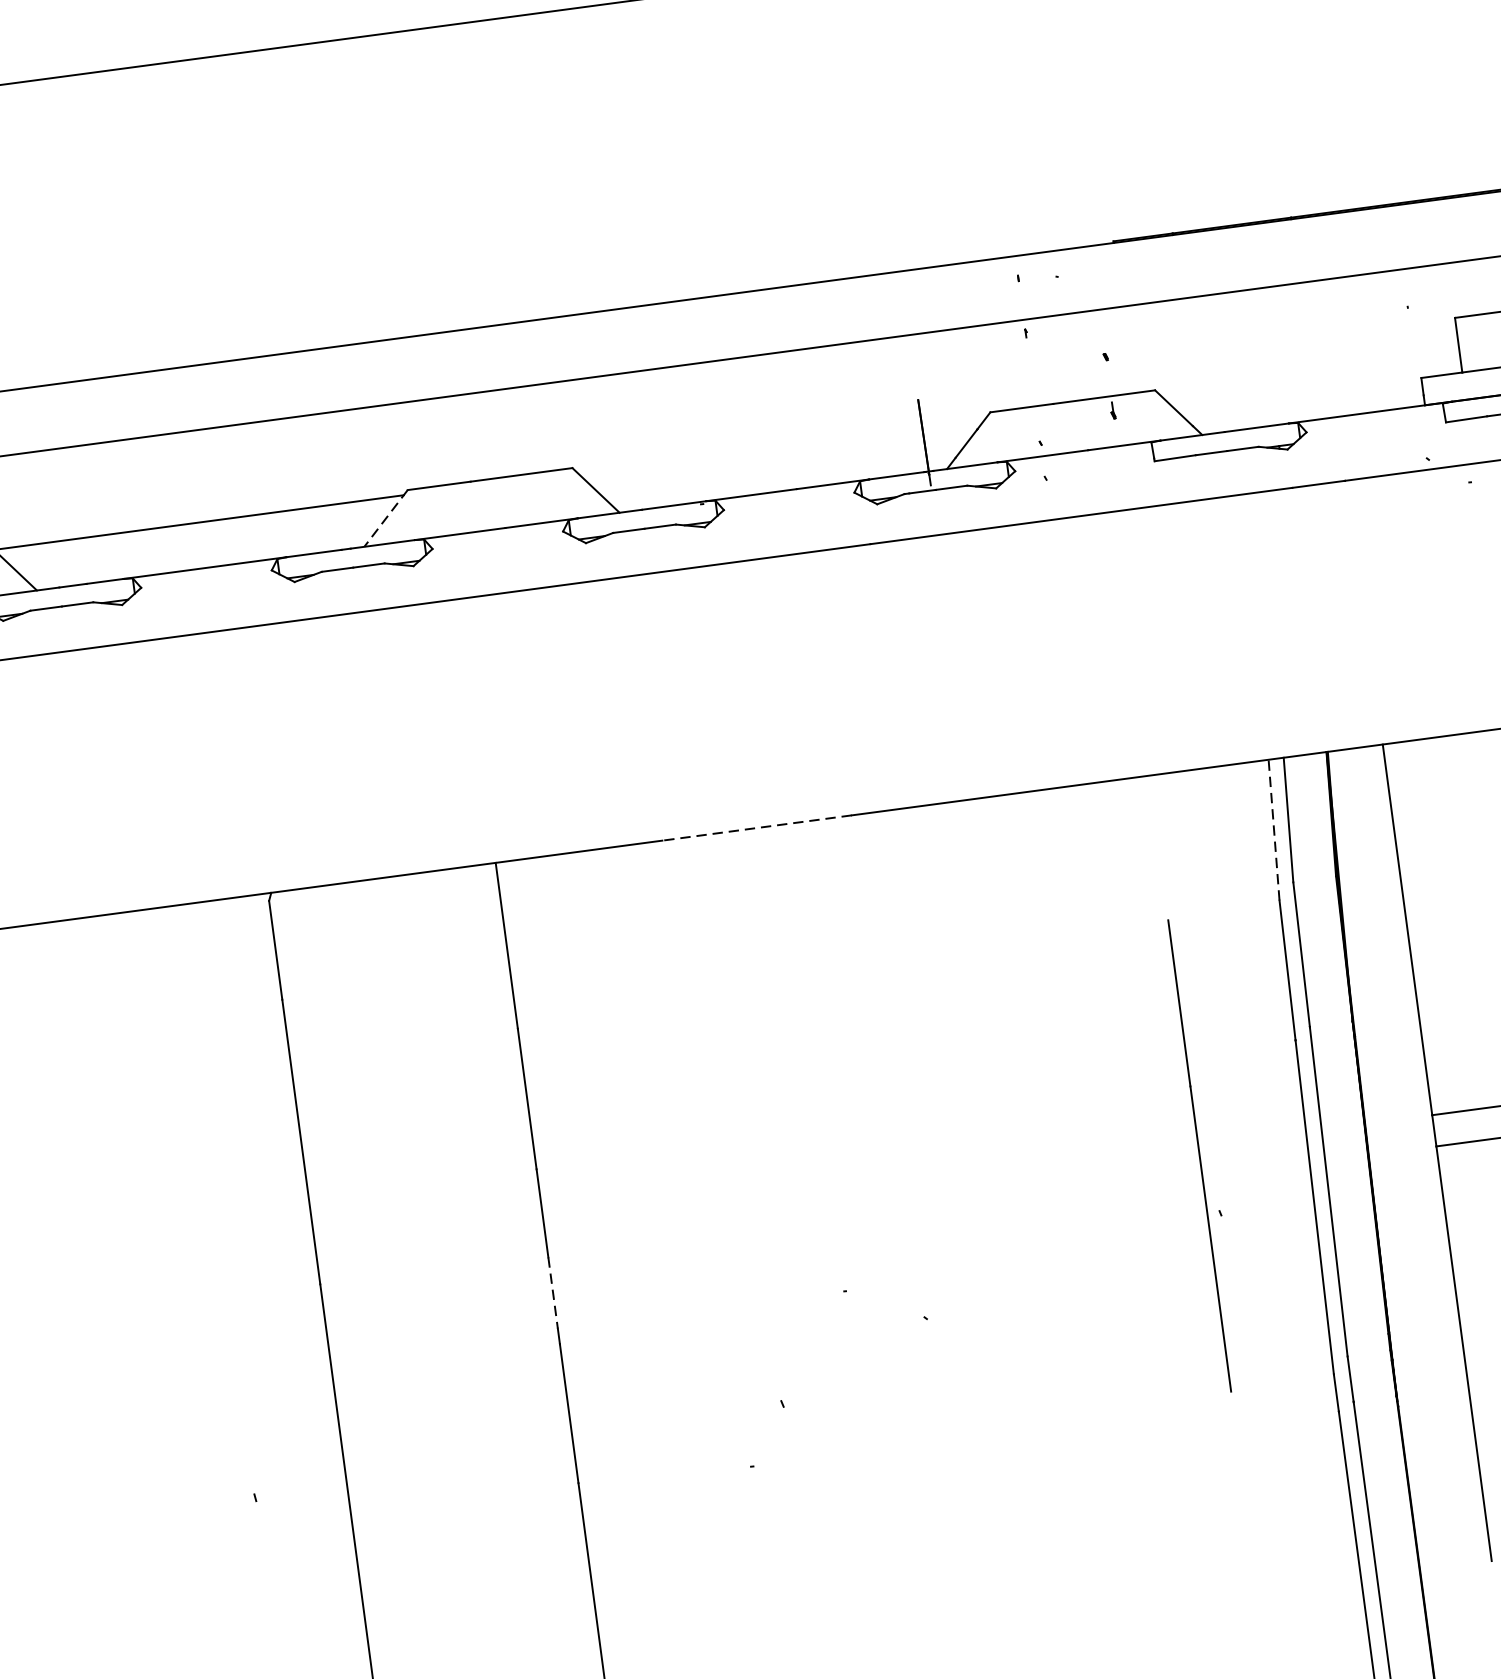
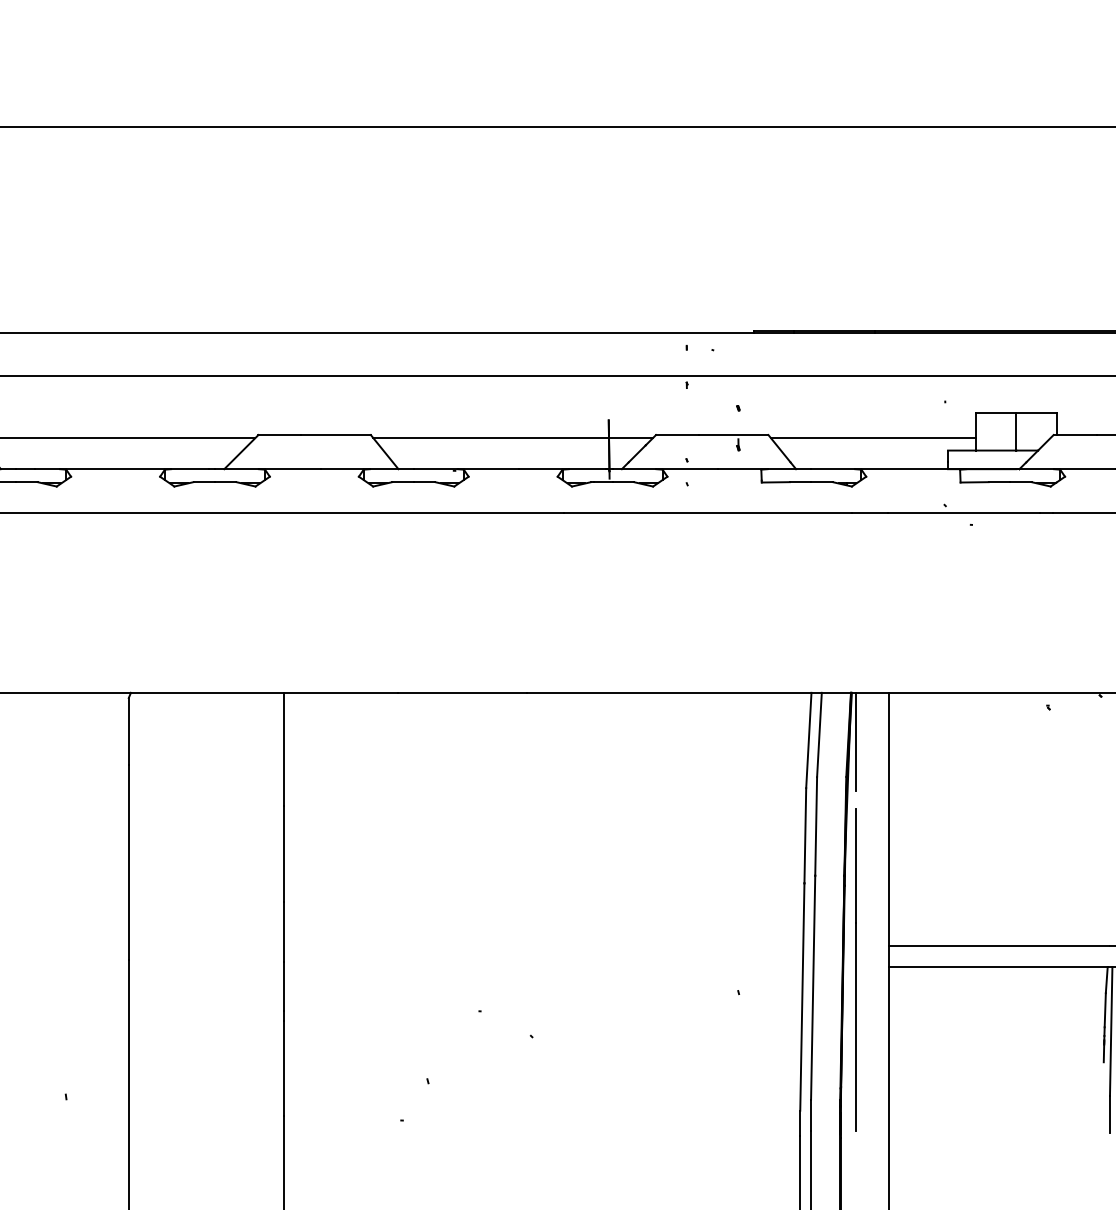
line: (1308, 375) -> (872, 438), added
line: (780, 445) -> (512, 438), added
line: (386, 518) -> (241, 452), dashed -> solid
line: (1342, 822) -> (855, 741), added
line: (757, 827) -> (462, 692), dashed -> solid
line: (1273, 830) -> (808, 740), dashed -> solid
line: (1199, 1154) -> (855, 969), moved
line: (553, 1293) -> (284, 986), dashed -> solid

